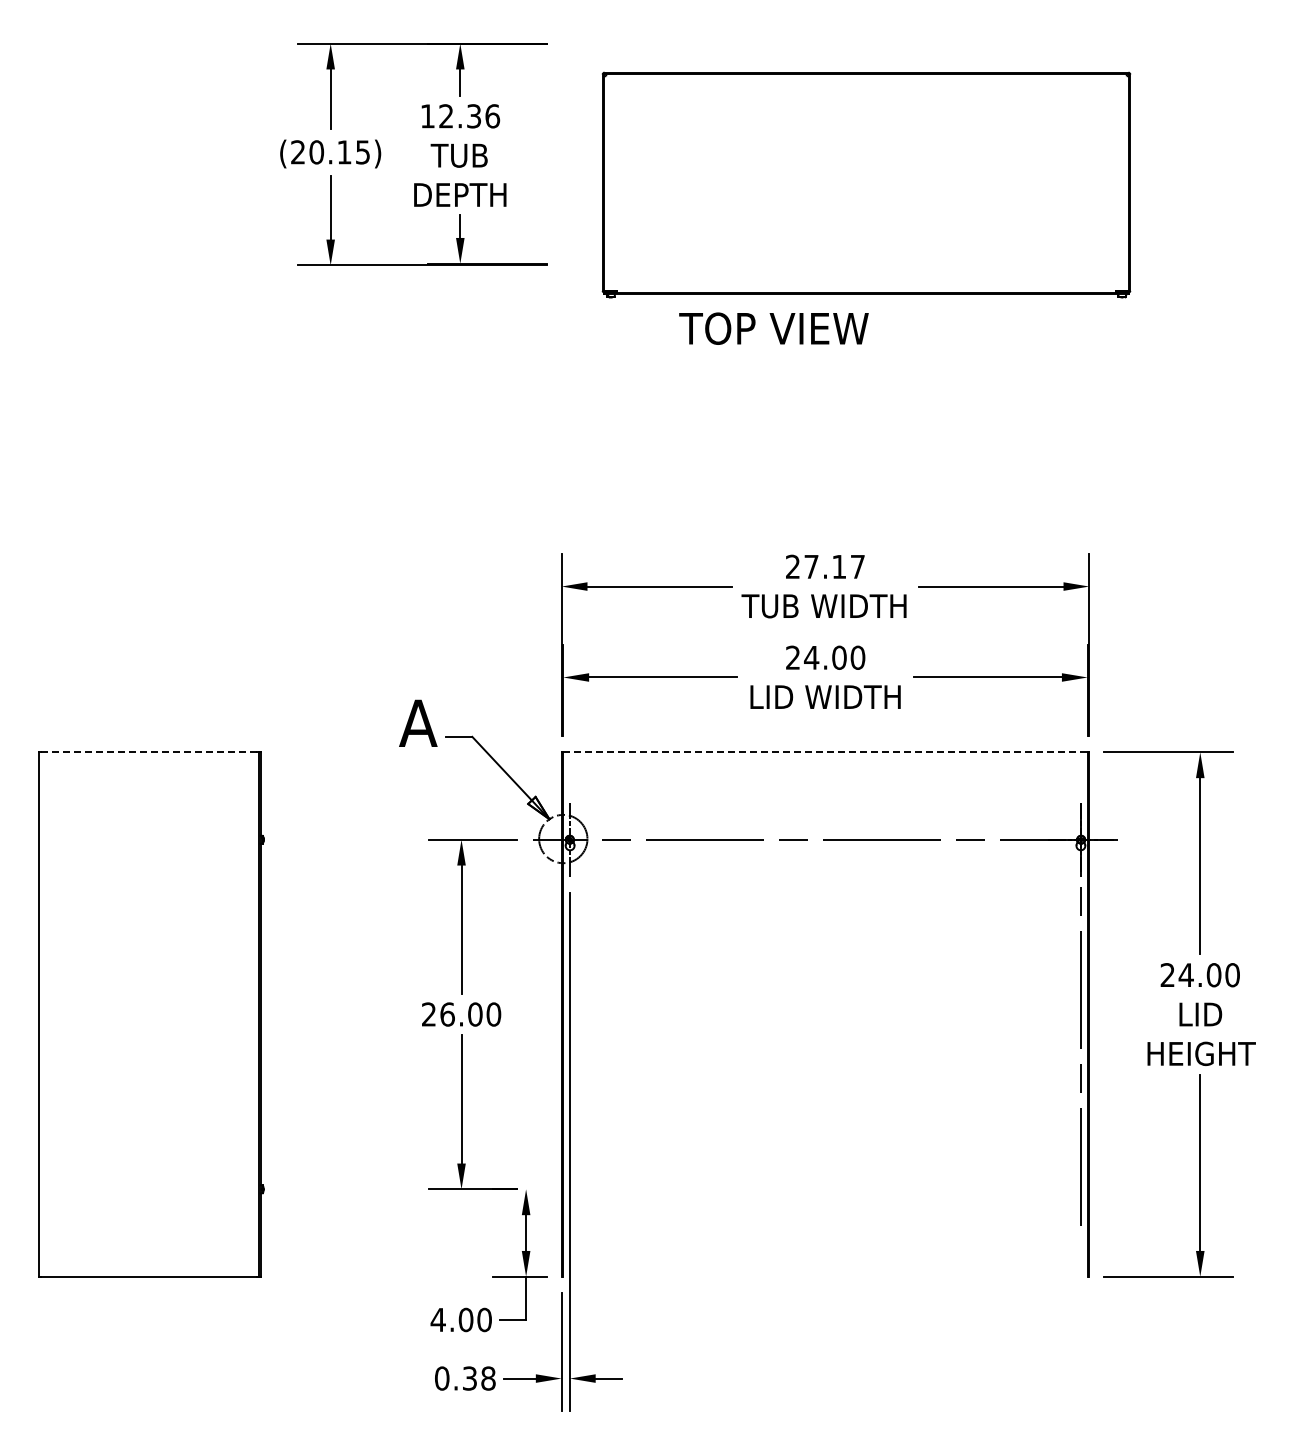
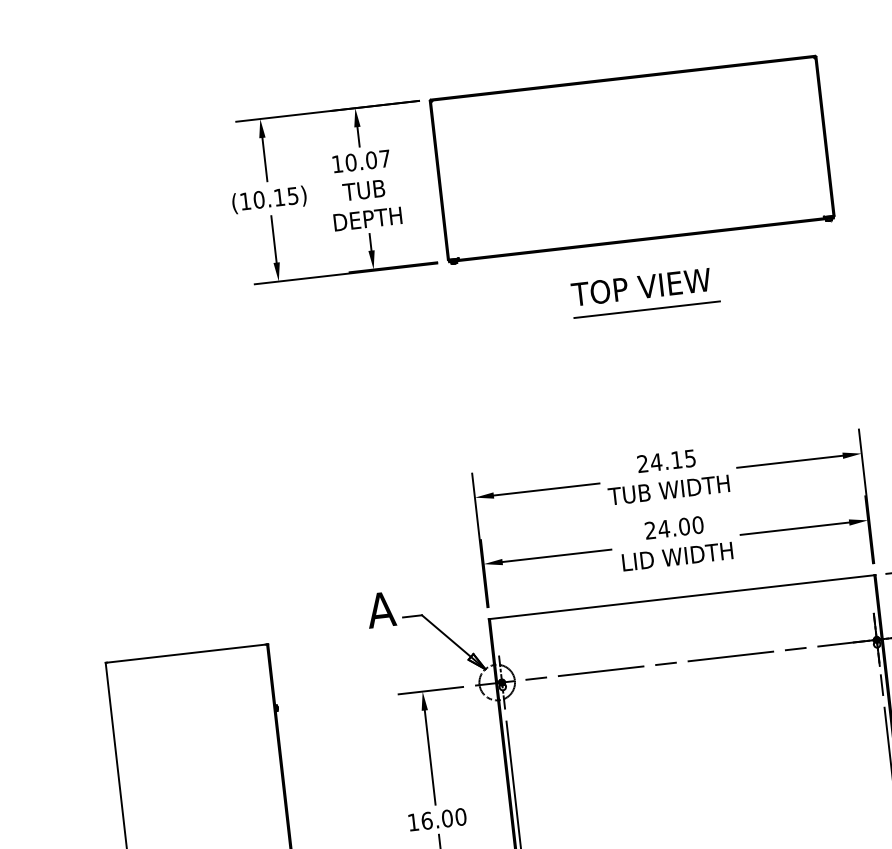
text: (469, 116) -> (368, 160), 12.36 -> 10.07
text: (297, 152) -> (245, 201), (20.15) -> (10.15)
part: (866, 184) -> (632, 159), moved
text: (773, 328) -> (640, 287), moved
line: (822, 359) -> (647, 309), added
text: (833, 567) -> (672, 460), 27.17 -> 24.15
line: (149, 752) -> (186, 653), dashed -> solid
line: (826, 752) -> (682, 597), dashed -> solid
text: (428, 1014) -> (413, 822), 26.00 -> 16.00

